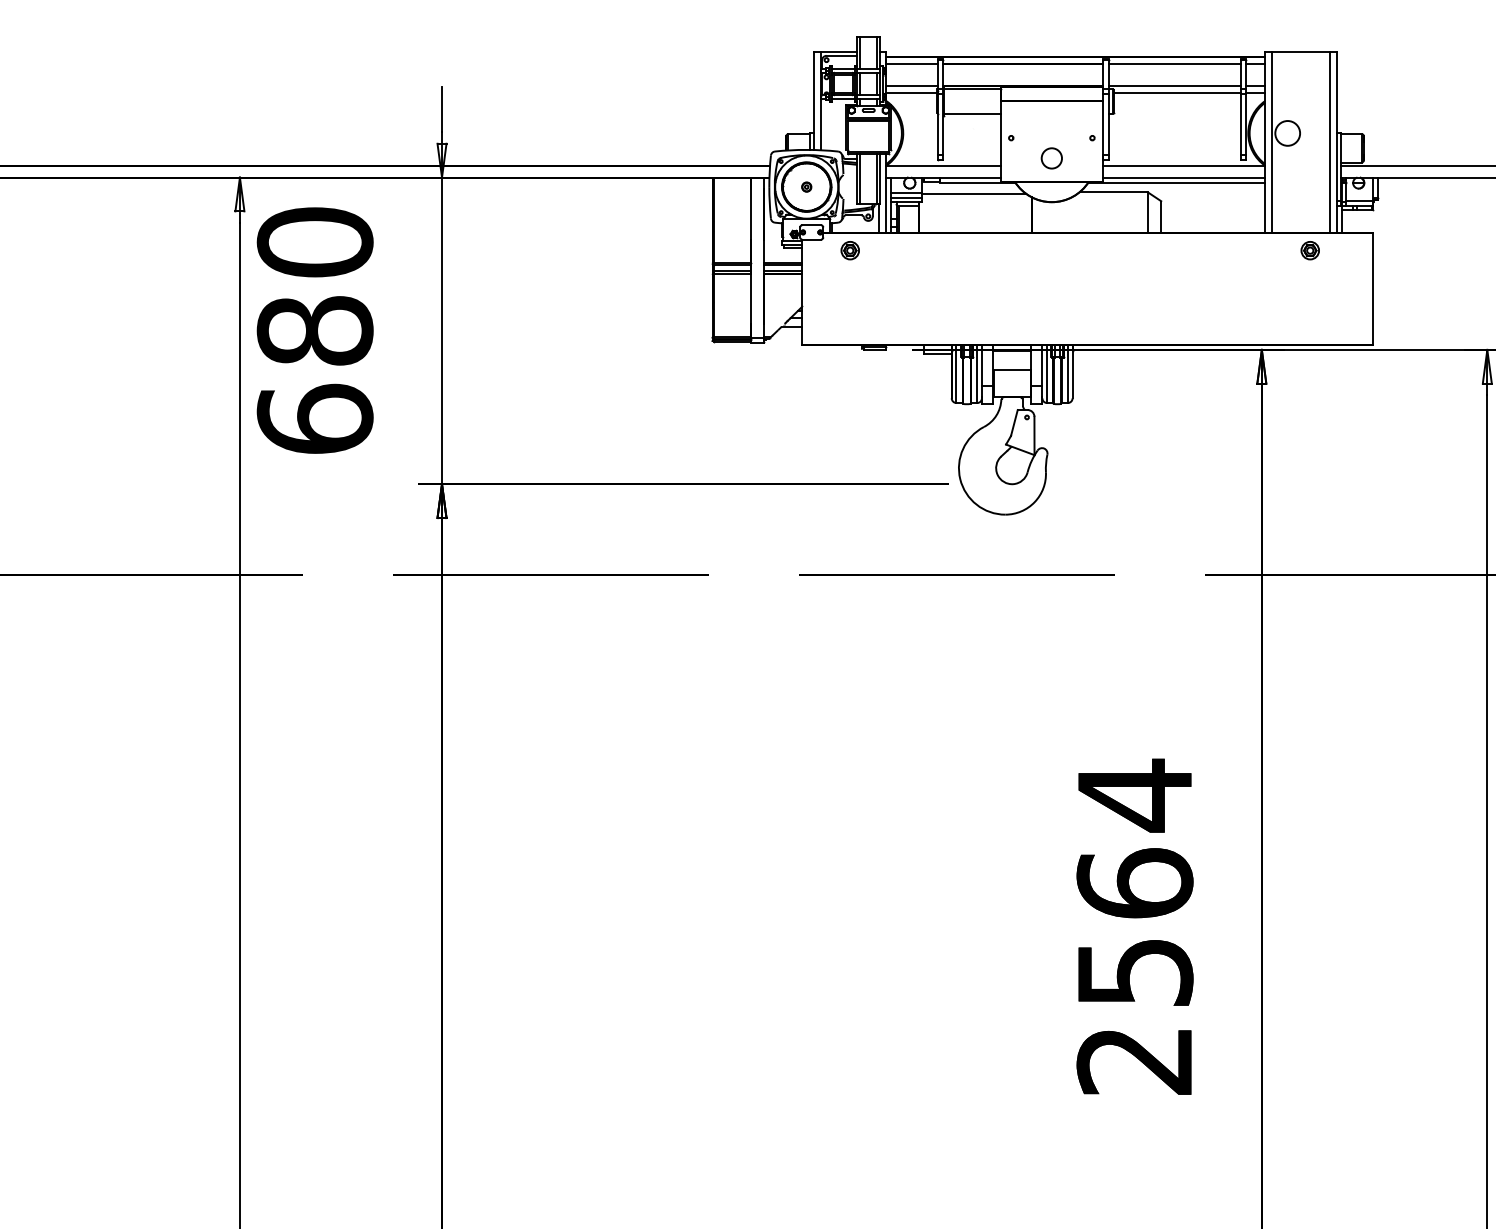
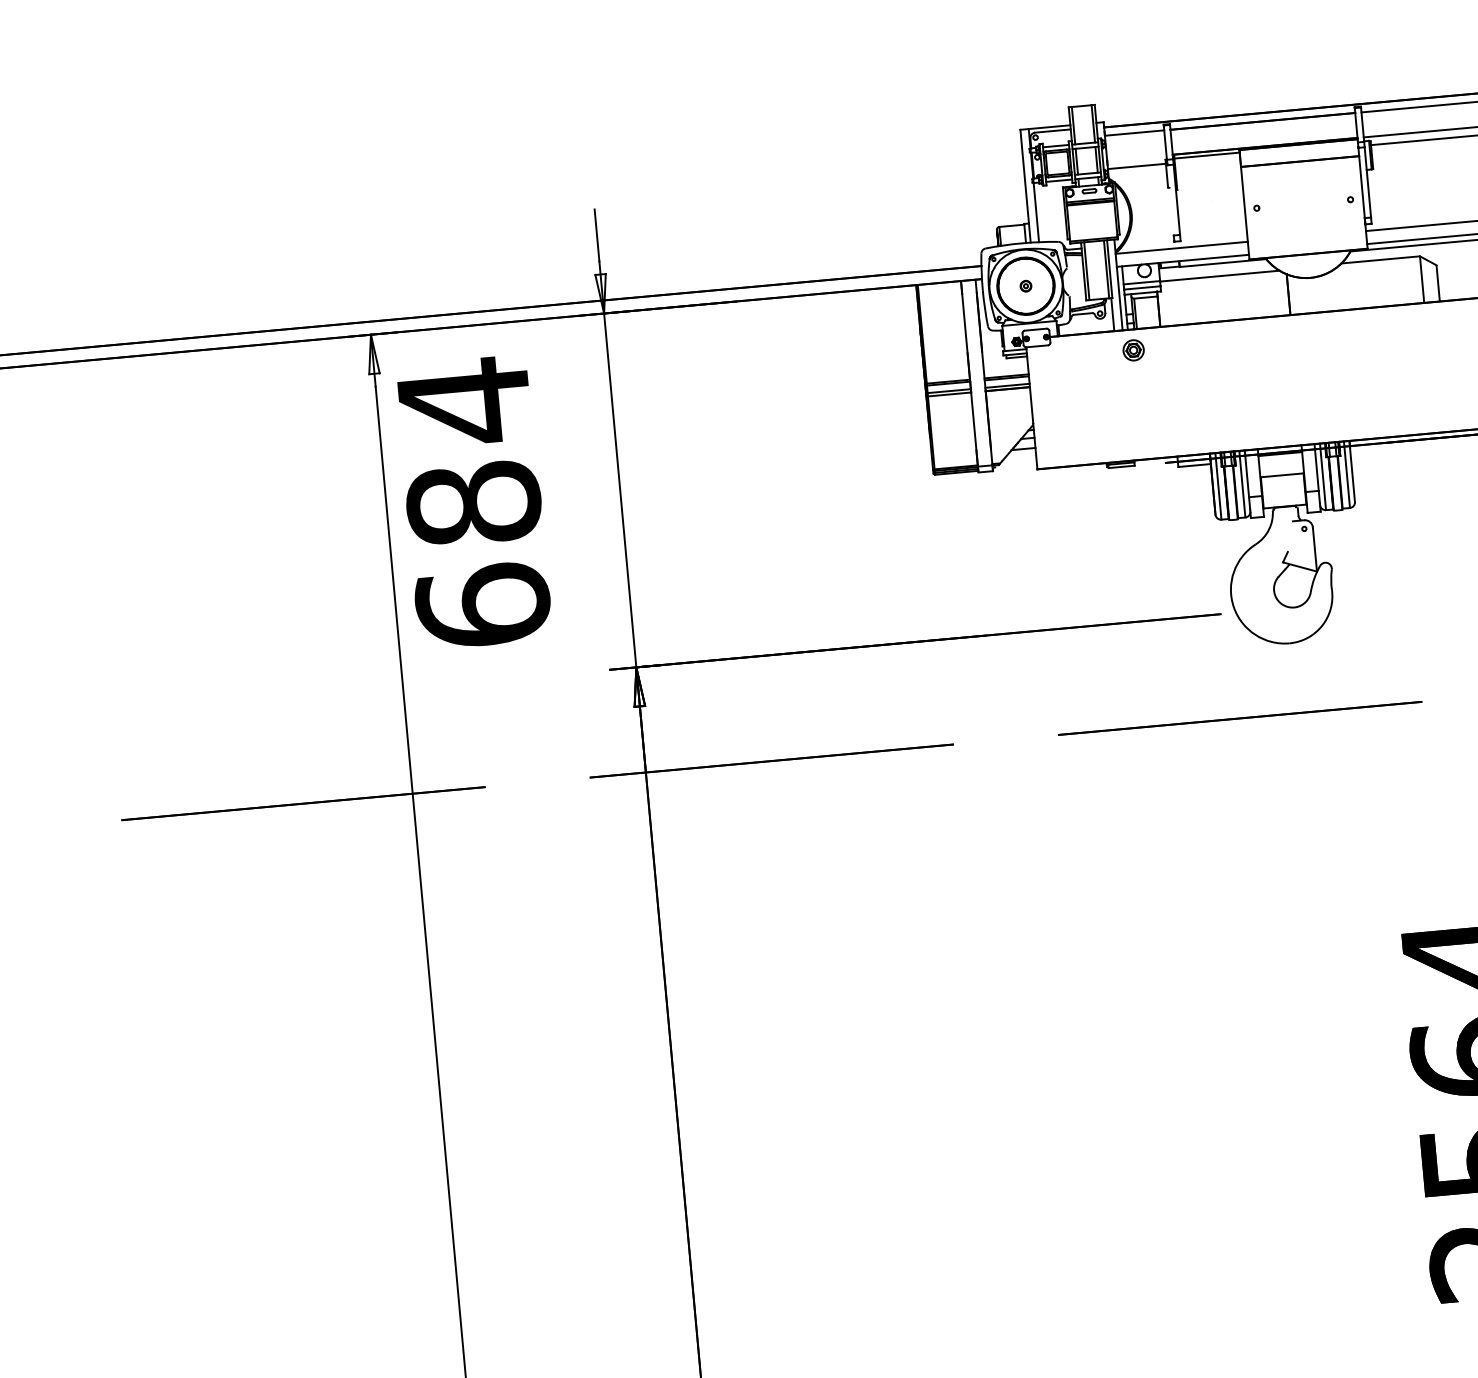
line: (911, 85) -> (1136, 157), removed
line: (972, 113) -> (1209, 183), removed
line: (937, 124) -> (1170, 200), removed
circle: (1051, 158) -> (1305, 227), removed
text: (314, 242) -> (463, 401), 680 -> 684
part: (849, 250) -> (1132, 350), moved
line: (1014, 422) -> (1290, 536), removed

